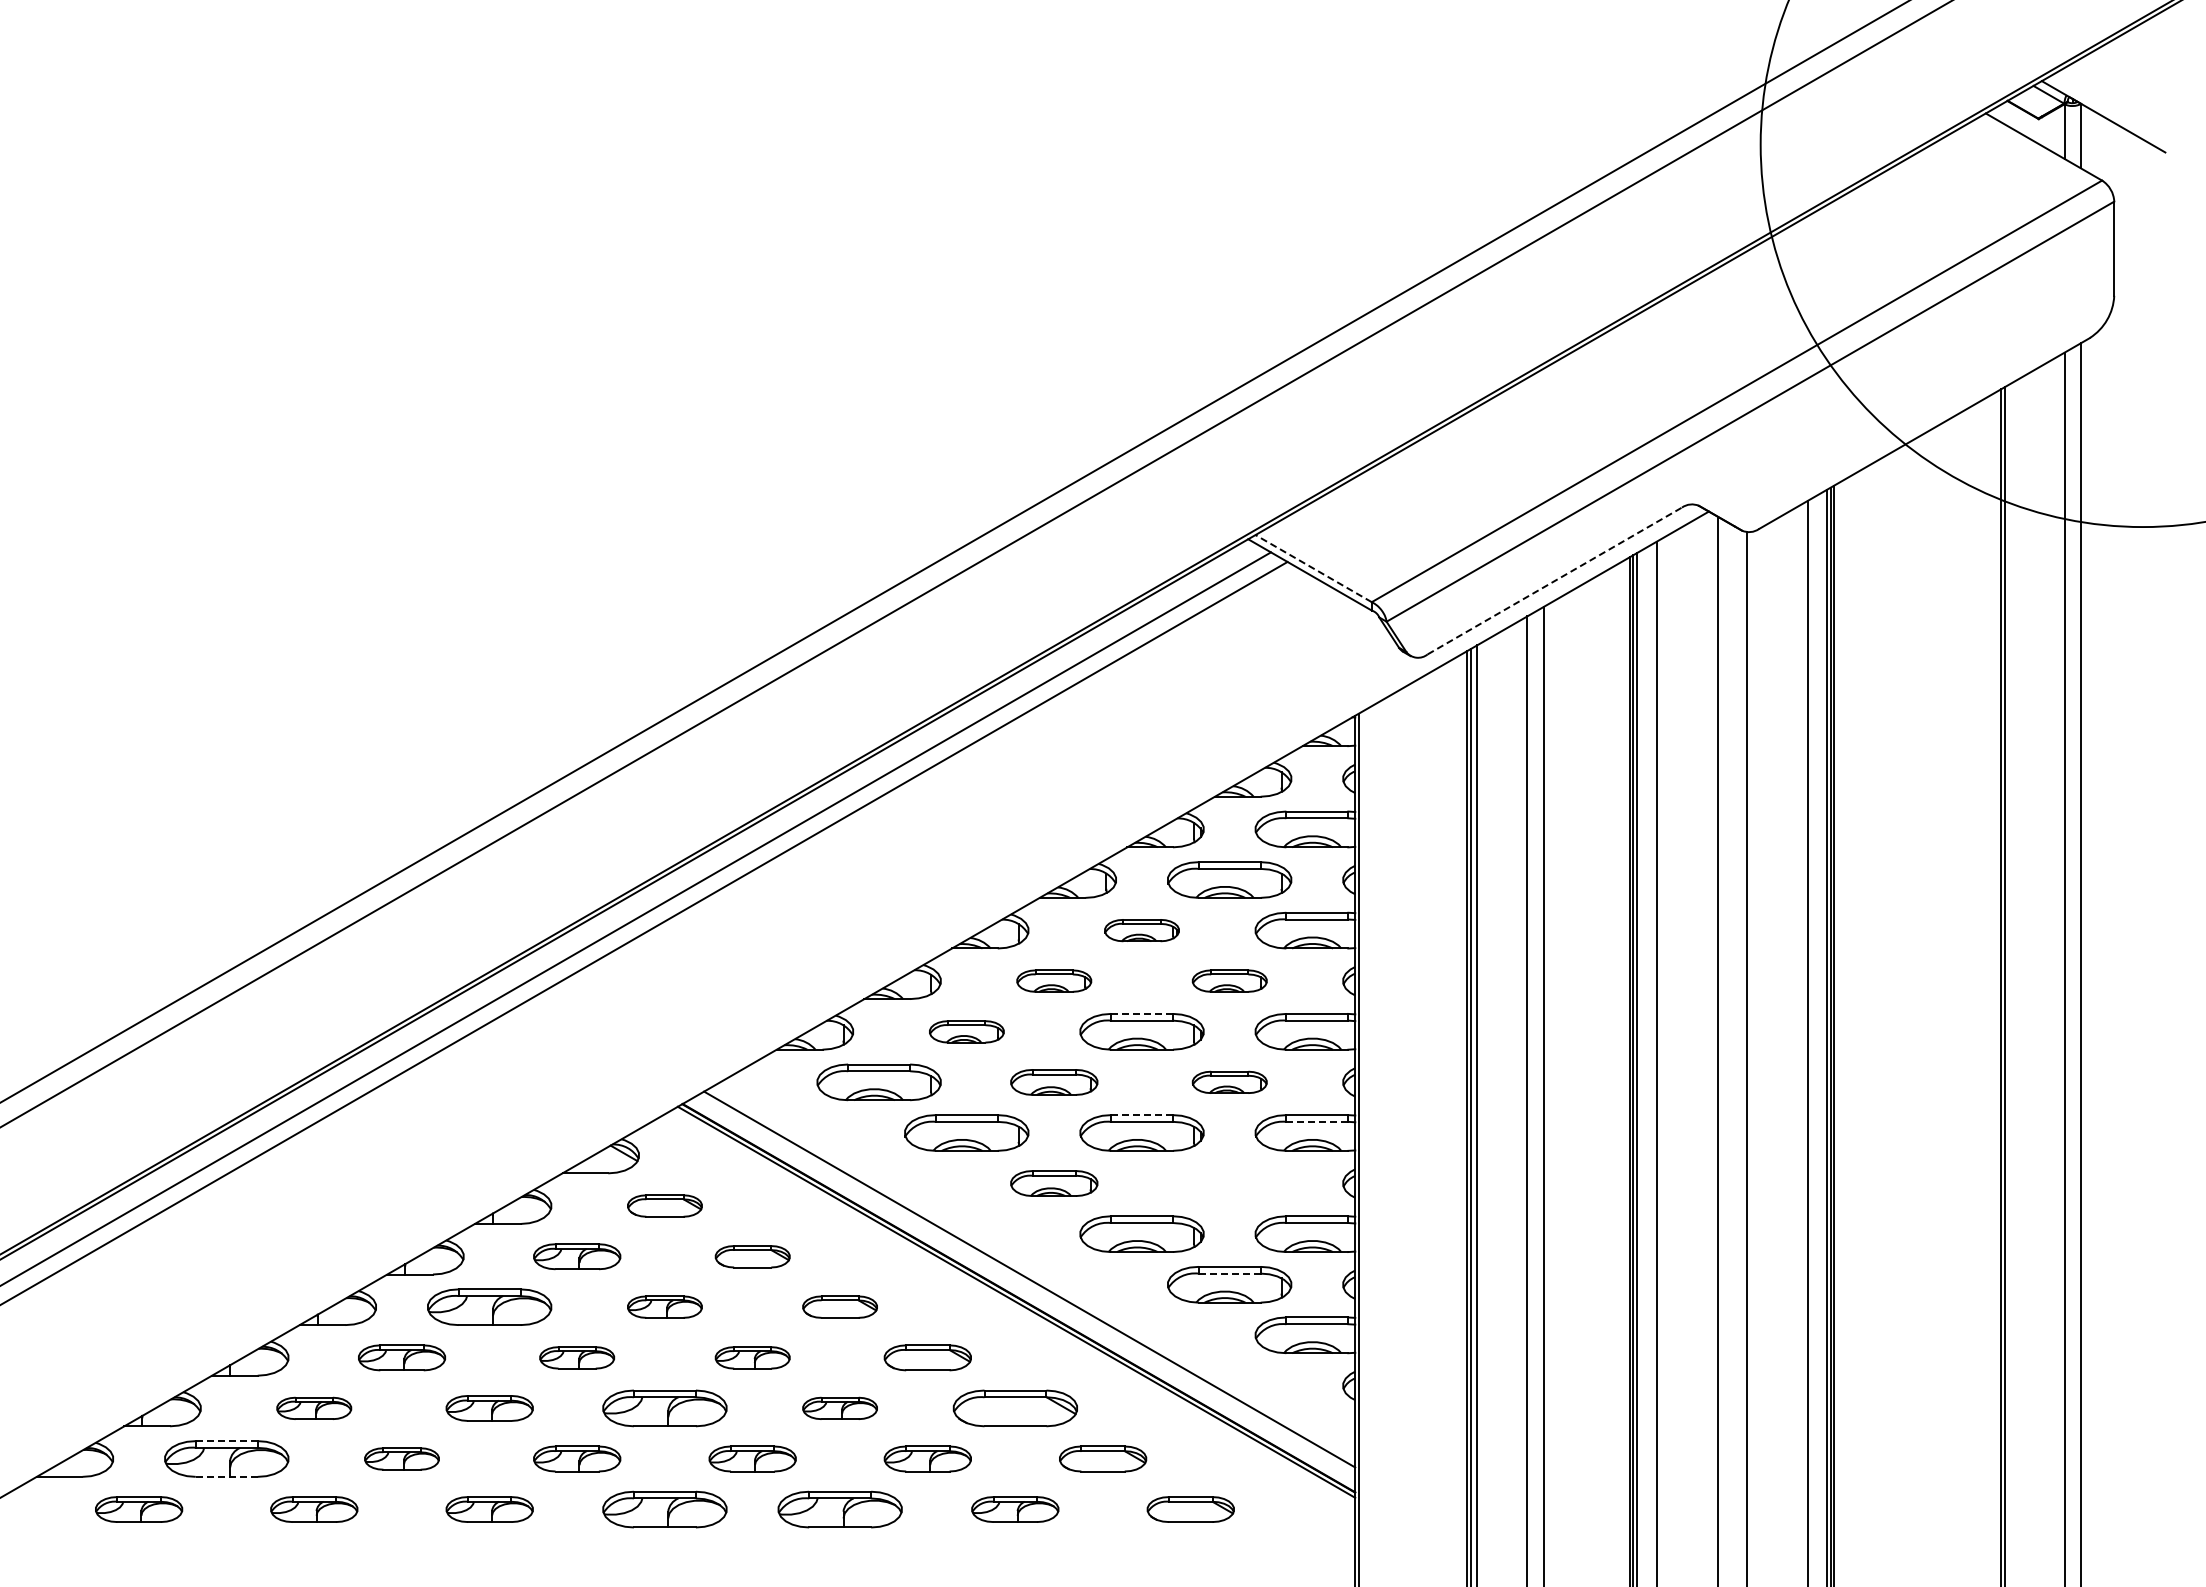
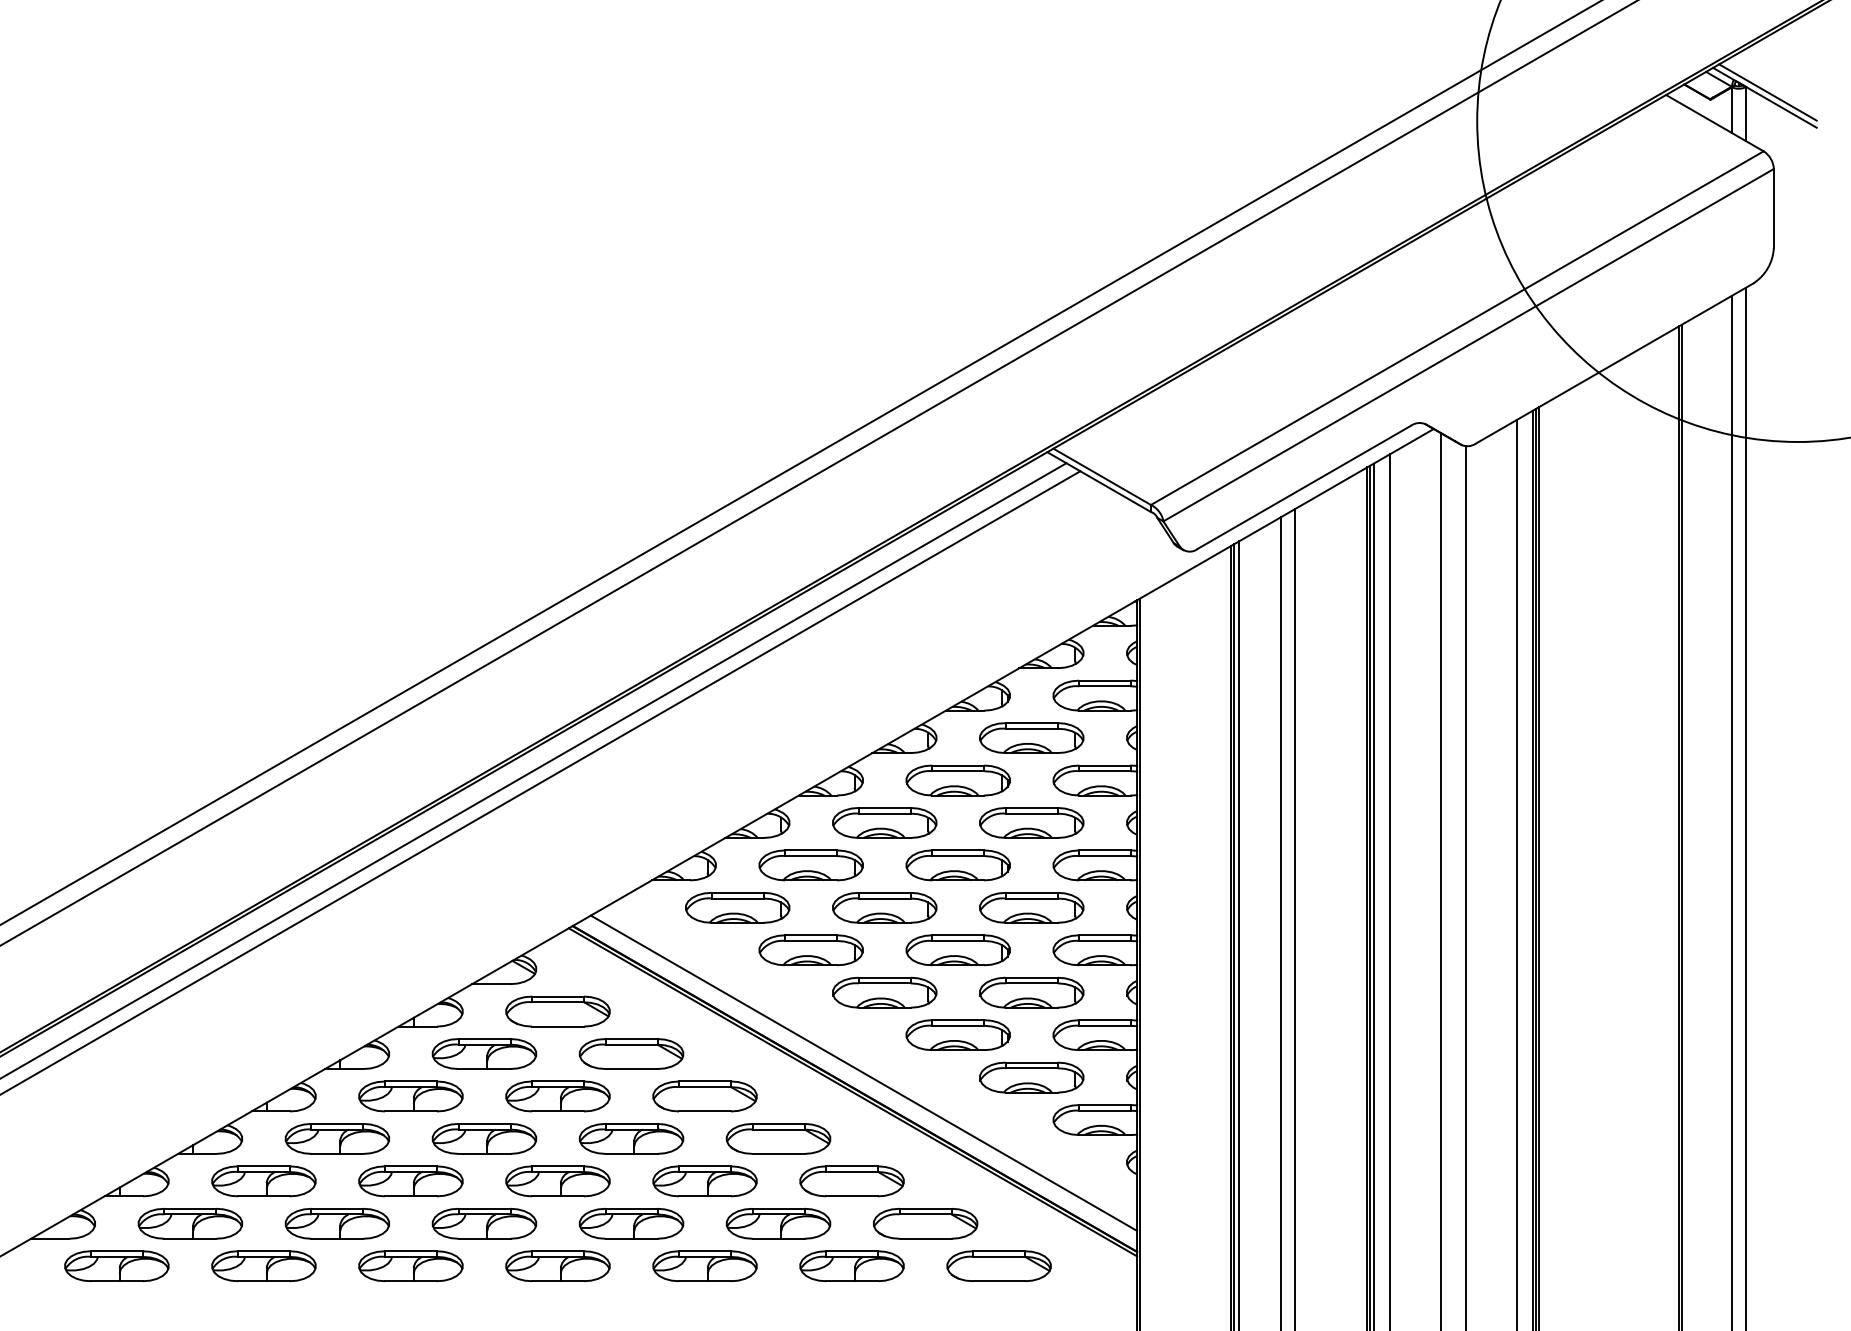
line: (2107, 110) -> (1768, 92), added
line: (1313, 568) -> (1102, 476), dashed -> solid
line: (1554, 581) -> (1304, 487), dashed -> solid
part: (1141, 930) -> (957, 780), size x1.67
part: (1053, 980) -> (883, 822), size x1.67
part: (1229, 980) -> (1031, 822), size x1.67
line: (1142, 1013) -> (958, 850), dashed -> solid
part: (966, 1031) -> (810, 865), size x1.67
part: (1053, 1082) -> (883, 907), size x1.43
part: (1229, 1082) -> (1031, 907), size x1.67
line: (1142, 1115) -> (958, 935), dashed -> solid
line: (1317, 1121) -> (1105, 940), dashed -> solid
part: (1053, 1183) -> (883, 992), size x1.43
part: (1229, 1183) -> (1031, 992), added
part: (664, 1205) -> (557, 1011), size x1.67
part: (576, 1256) -> (483, 1053), size x1.43
part: (752, 1256) -> (631, 1053), size x1.67
line: (1229, 1273) -> (1031, 1068), dashed -> solid
part: (664, 1306) -> (557, 1095), size x1.67
part: (839, 1306) -> (704, 1095), size x1.67
part: (401, 1357) -> (337, 1138), size x1.43
part: (576, 1357) -> (483, 1138), size x1.67
part: (752, 1357) -> (631, 1138), size x1.67
part: (927, 1357) -> (778, 1138), size x1.43
part: (313, 1408) -> (263, 1181), size x1.67
part: (489, 1408) -> (410, 1181), size x1.43
part: (839, 1408) -> (704, 1181), size x1.67
line: (226, 1441) -> (190, 1209), dashed -> solid
part: (401, 1458) -> (337, 1223), size x1.67
part: (576, 1458) -> (483, 1223), size x1.43
part: (752, 1458) -> (631, 1223), size x1.43
part: (927, 1458) -> (778, 1223), size x1.43
part: (1102, 1458) -> (925, 1223), size x1.43
line: (226, 1476) -> (190, 1238), dashed -> solid
part: (138, 1509) -> (116, 1266), size x1.43
part: (313, 1509) -> (263, 1266), size x1.43
part: (489, 1509) -> (410, 1266), size x1.43
part: (1014, 1509) -> (851, 1266), size x1.43
part: (1190, 1509) -> (998, 1266), size x1.43

